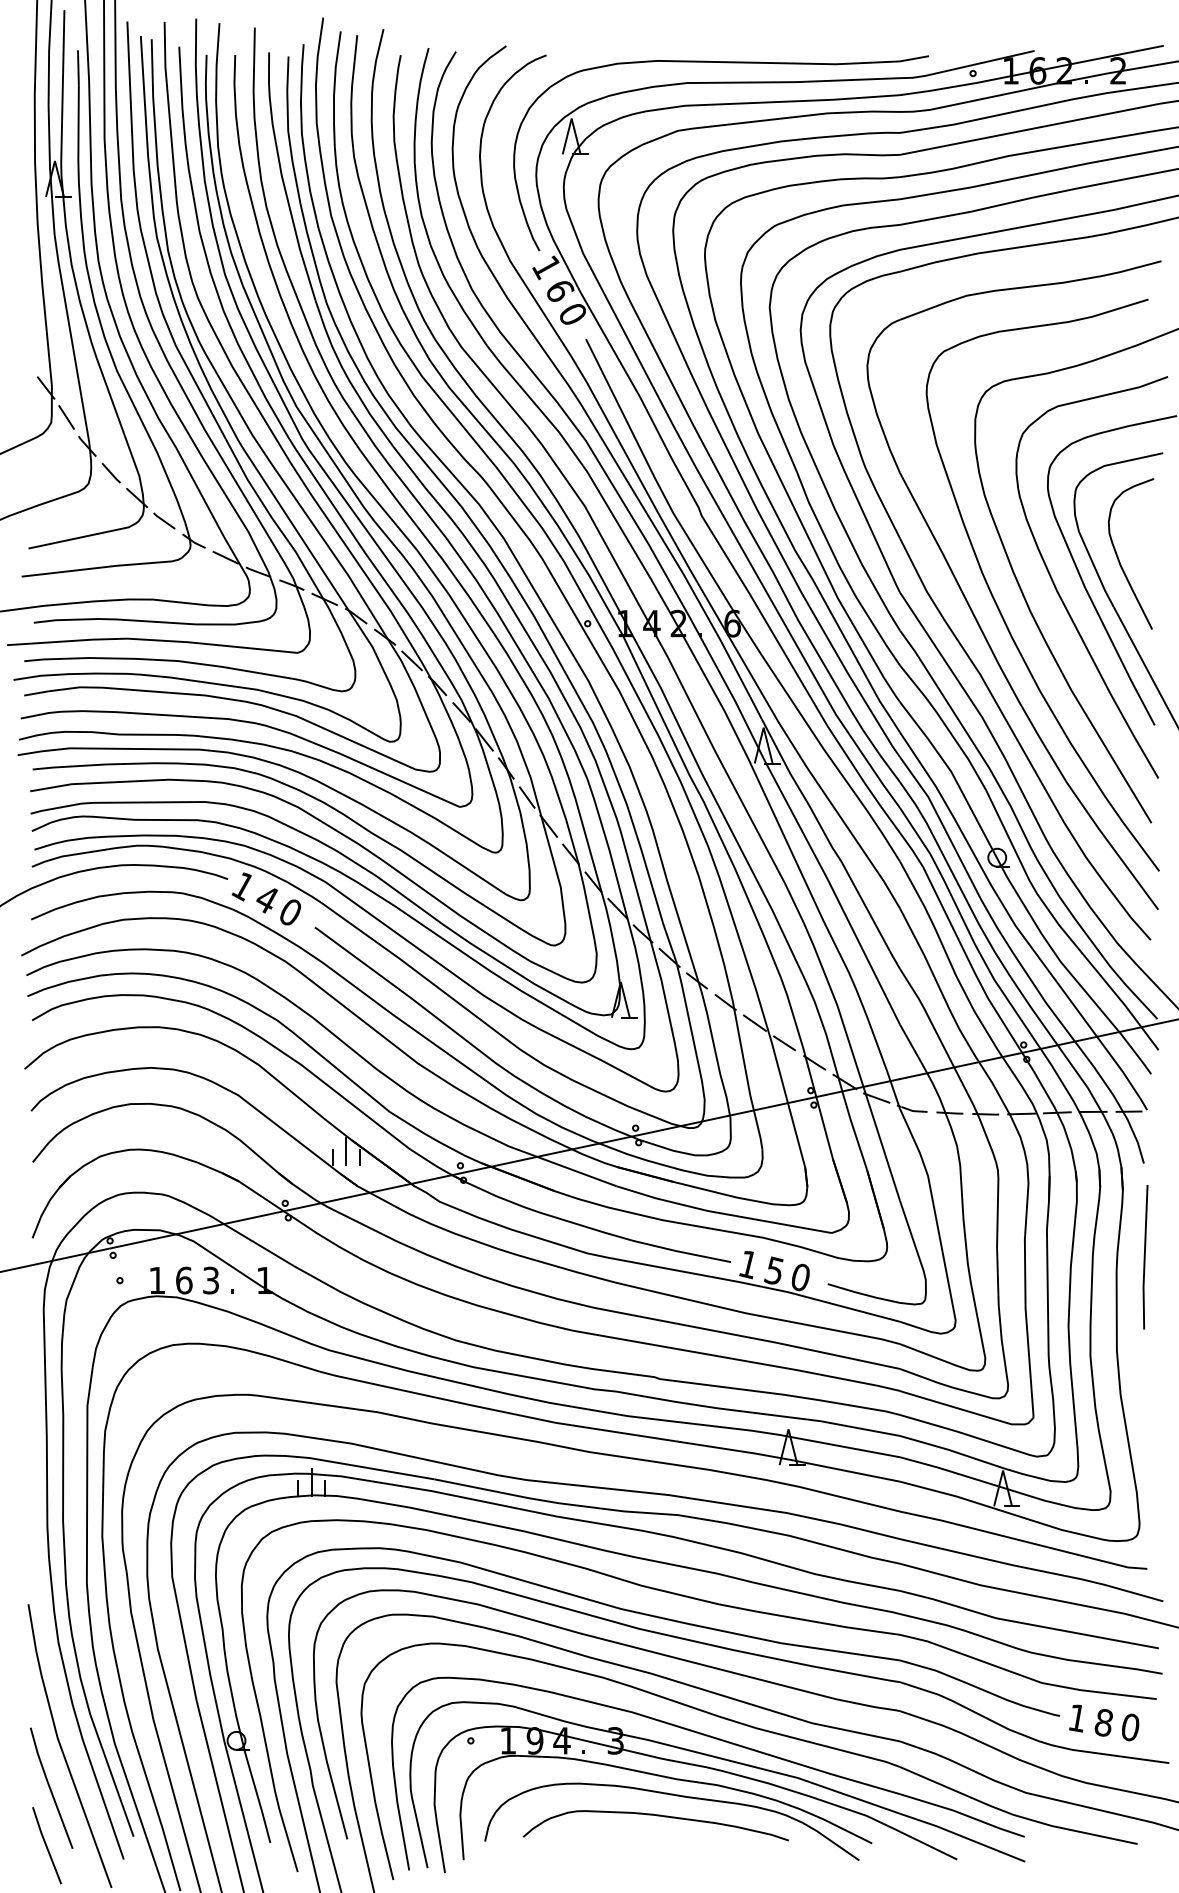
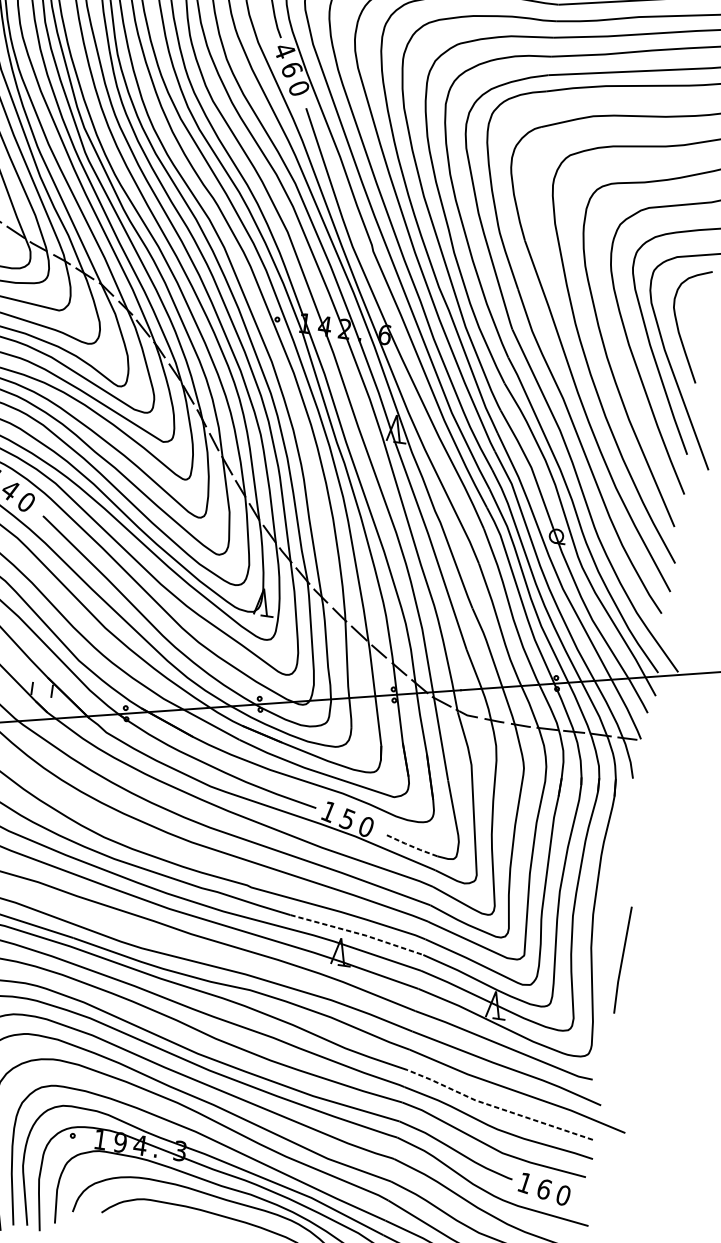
text: (546, 267) -> (284, 50), 1 -> 4
line: (346, 1151) -> (42, 685), removed
line: (1145, 1257) -> (622, 960), moved
line: (863, 1294) -> (411, 846), solid -> dashed
line: (809, 1419) -> (357, 933), solid -> dashed
line: (1026, 1623) -> (497, 1107), solid -> dashed
text: (1103, 1722) -> (543, 1188), 8 -> 6

